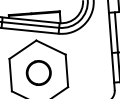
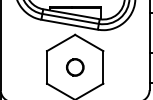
circle: (39, 73) -> (75, 67), size x0.7

